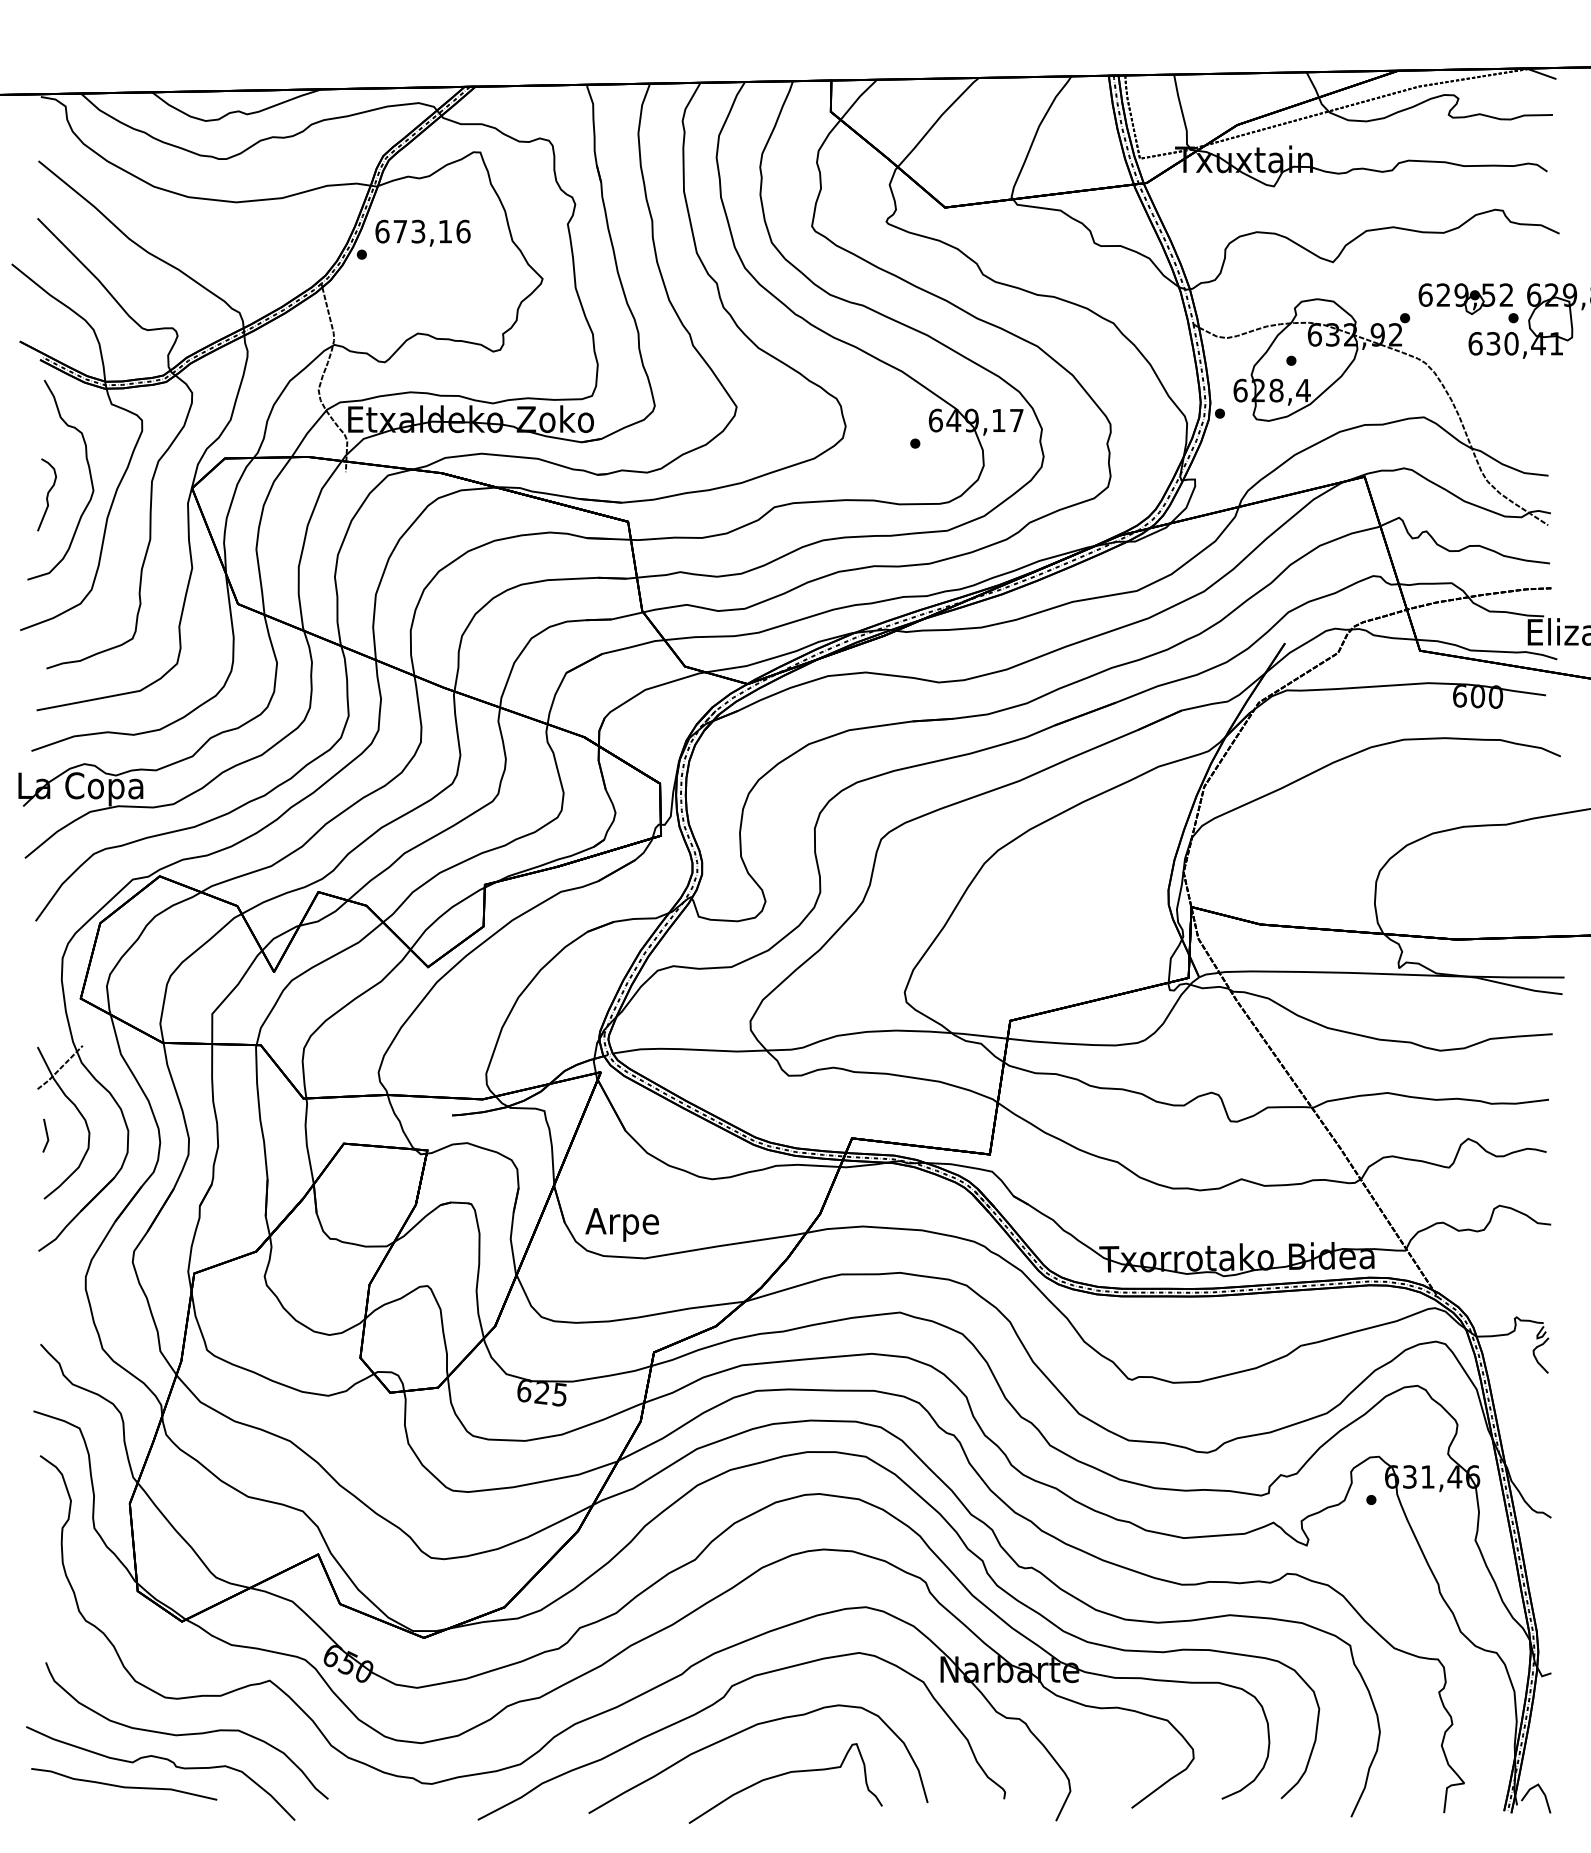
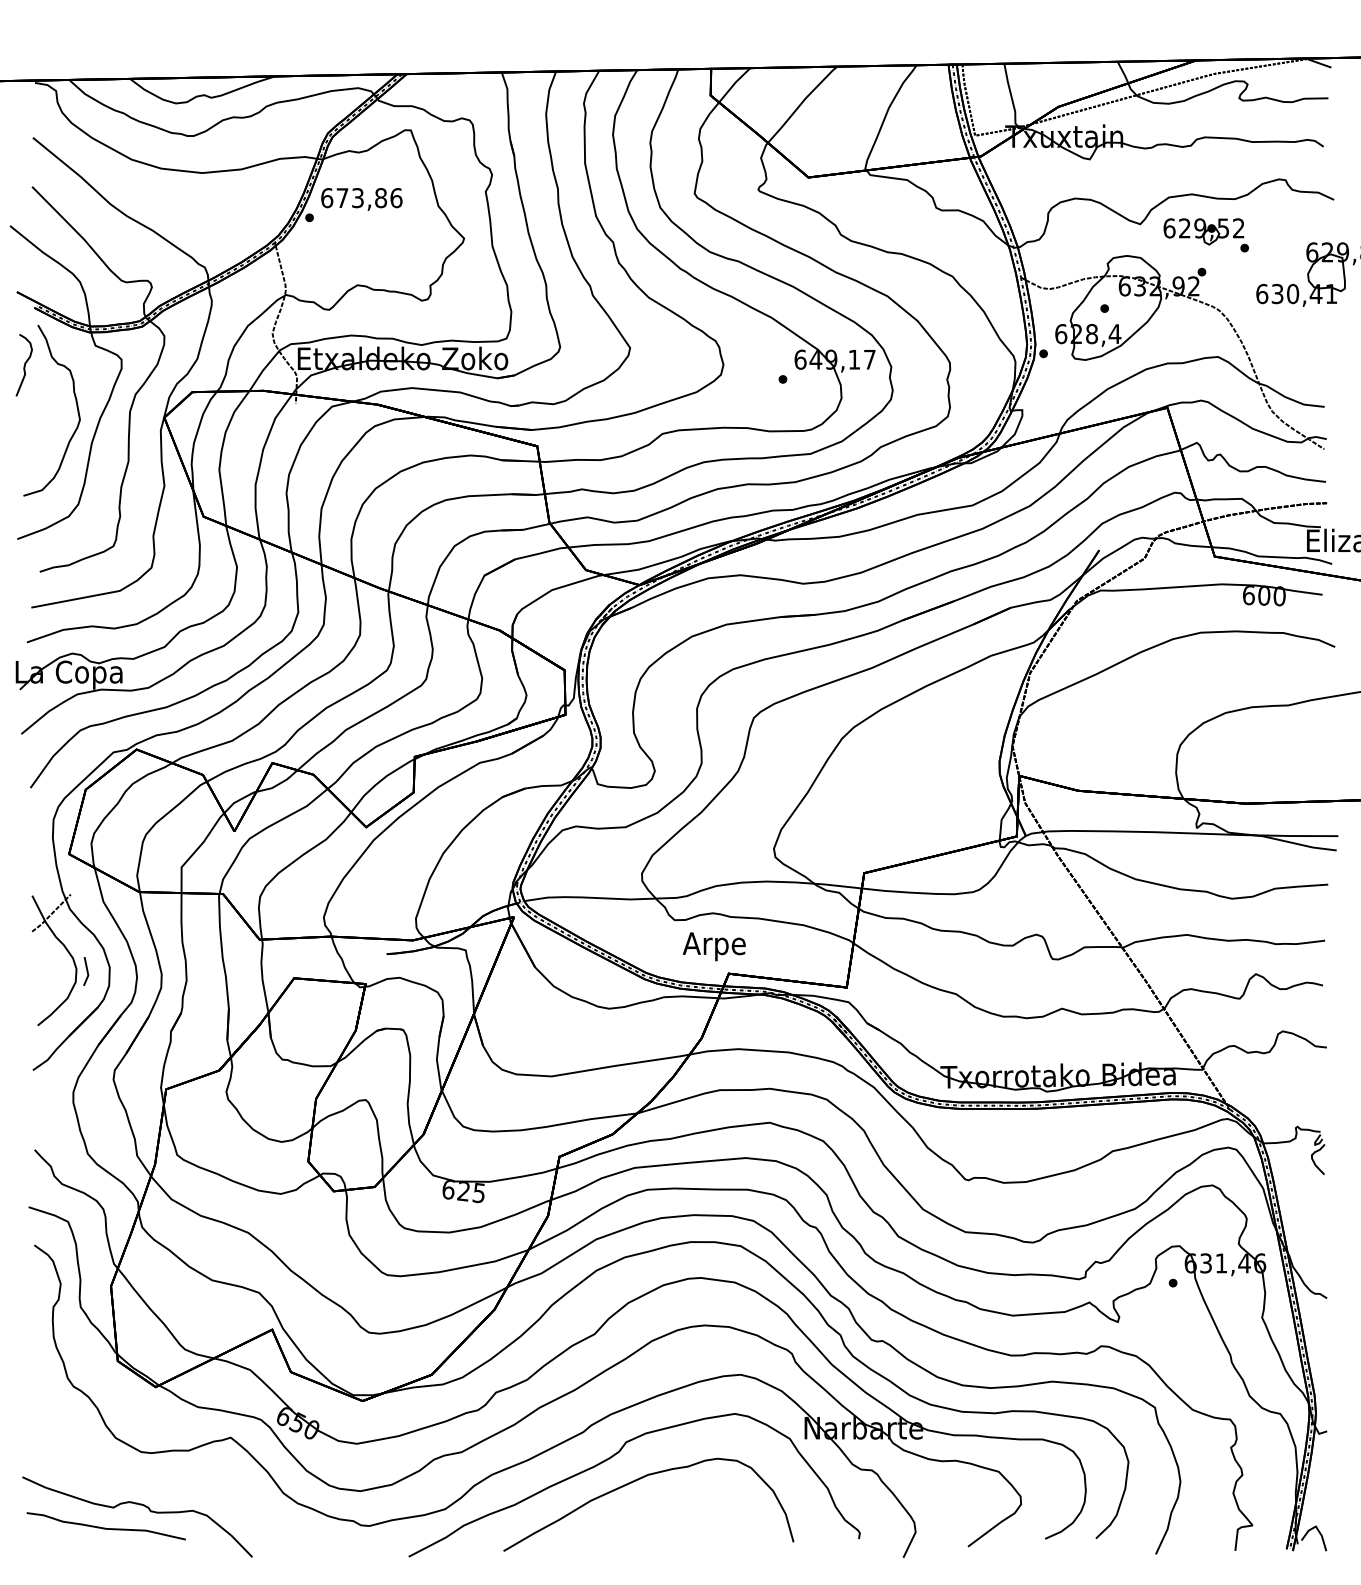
text: (445, 232) -> (381, 198), 673,16 -> 673,86
part: (1467, 303) -> (1205, 235), moved
curve: (47, 495) -> (24, 365), moved
line: (46, 1135) -> (86, 971), moved
text: (621, 1224) -> (713, 946), moved
curve: (186, 1733) -> (159, 1482), removed
curve: (784, 1775) -> (671, 1518), removed

